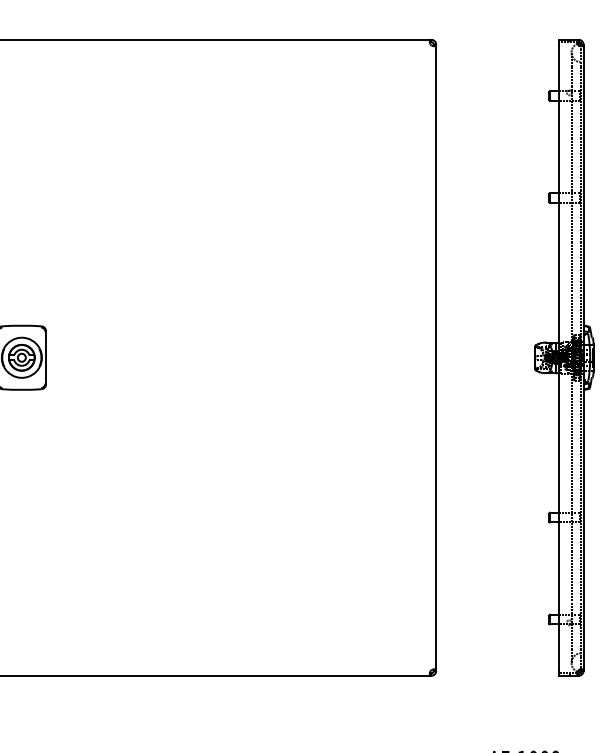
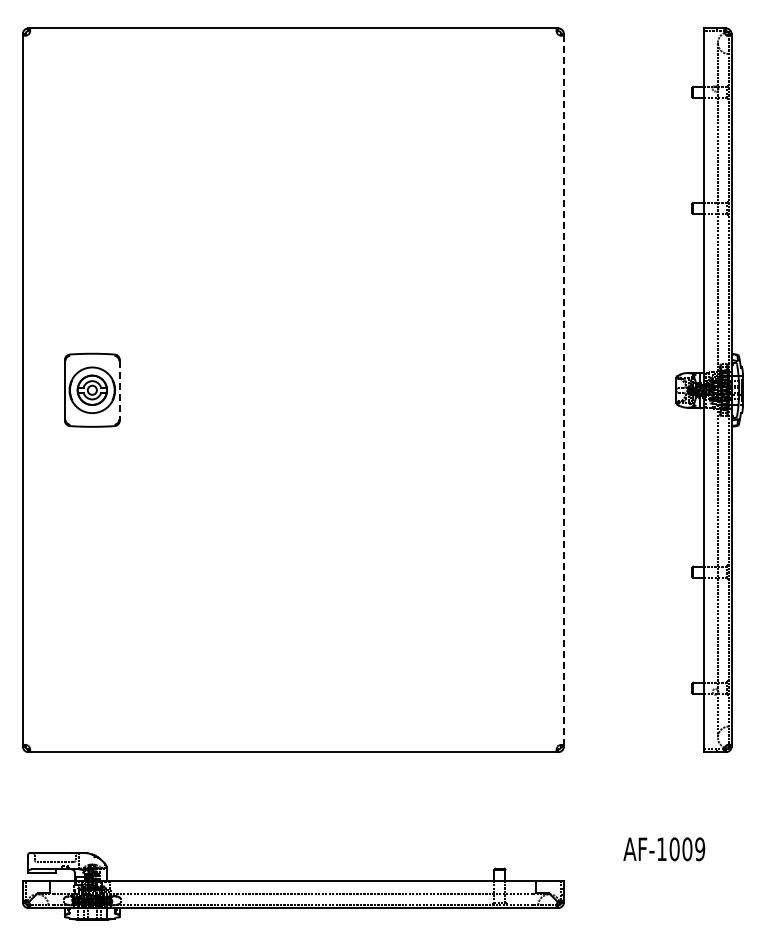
line: (45, 357) -> (119, 390), solid -> dashed
line: (435, 357) -> (563, 389), solid -> dashed

